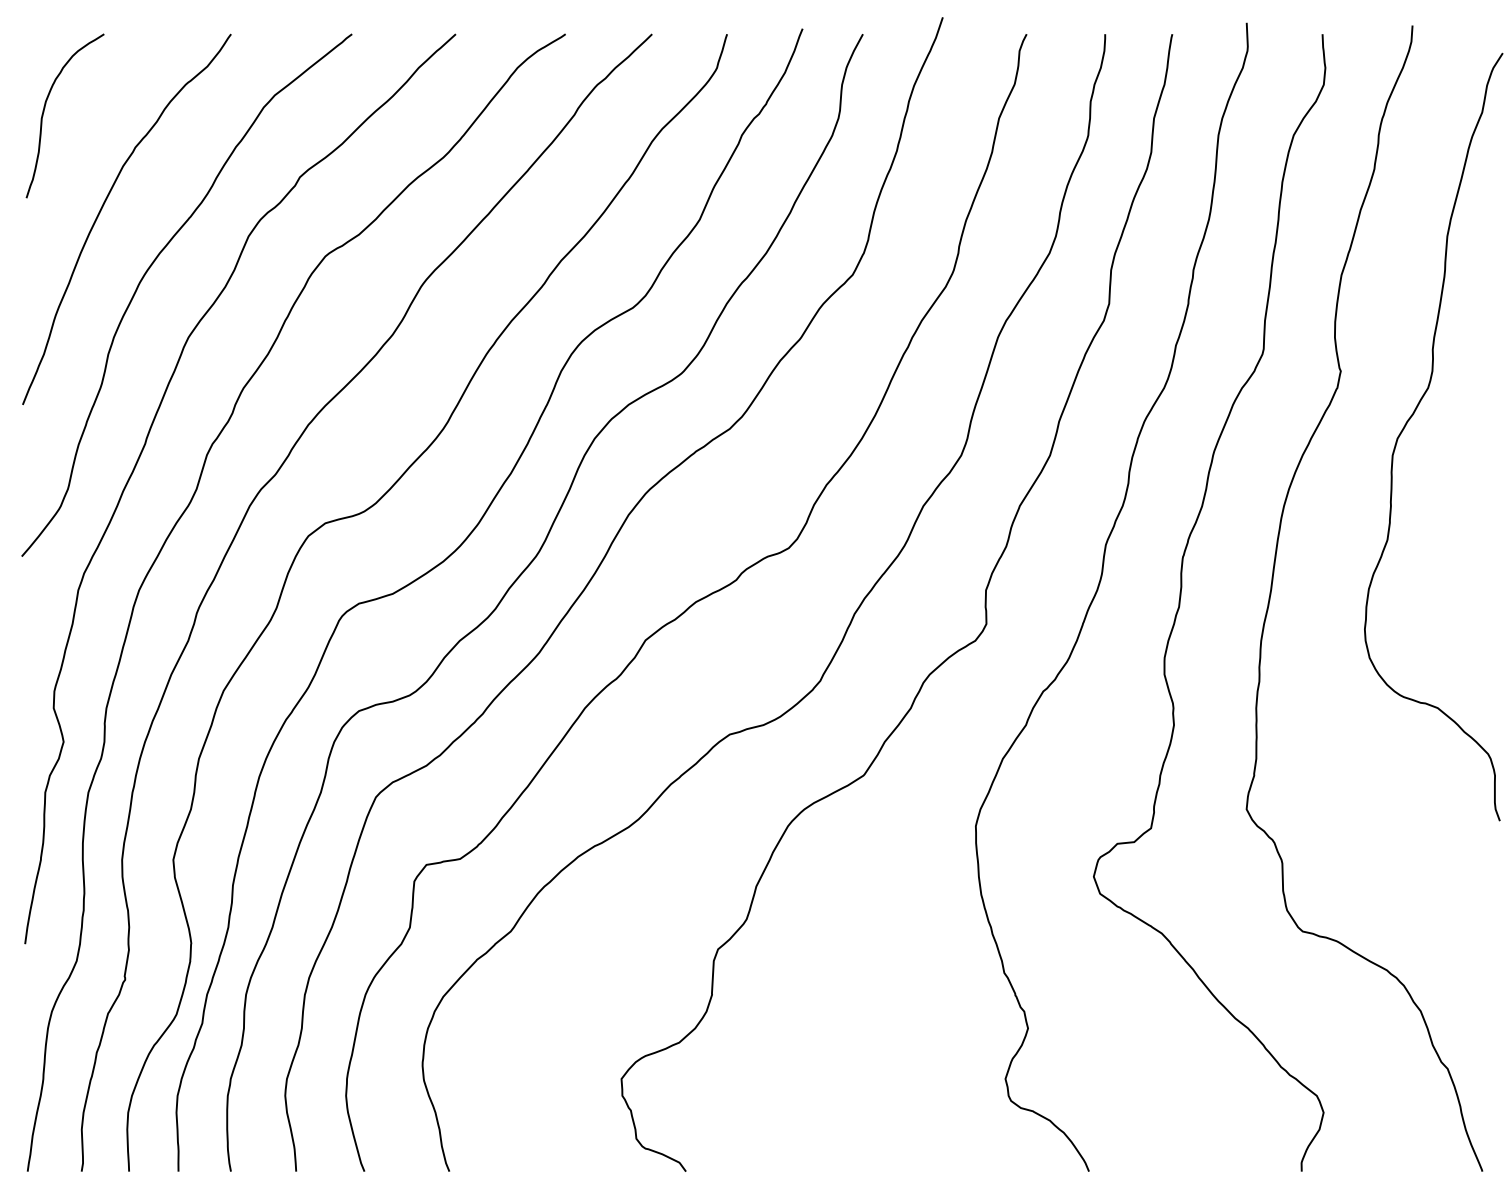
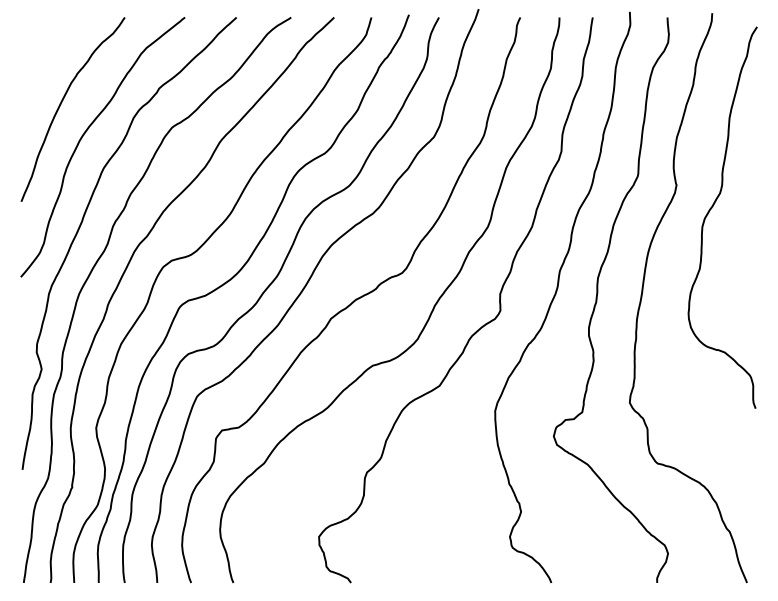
curve: (45, 114) -> (32, 57), removed

